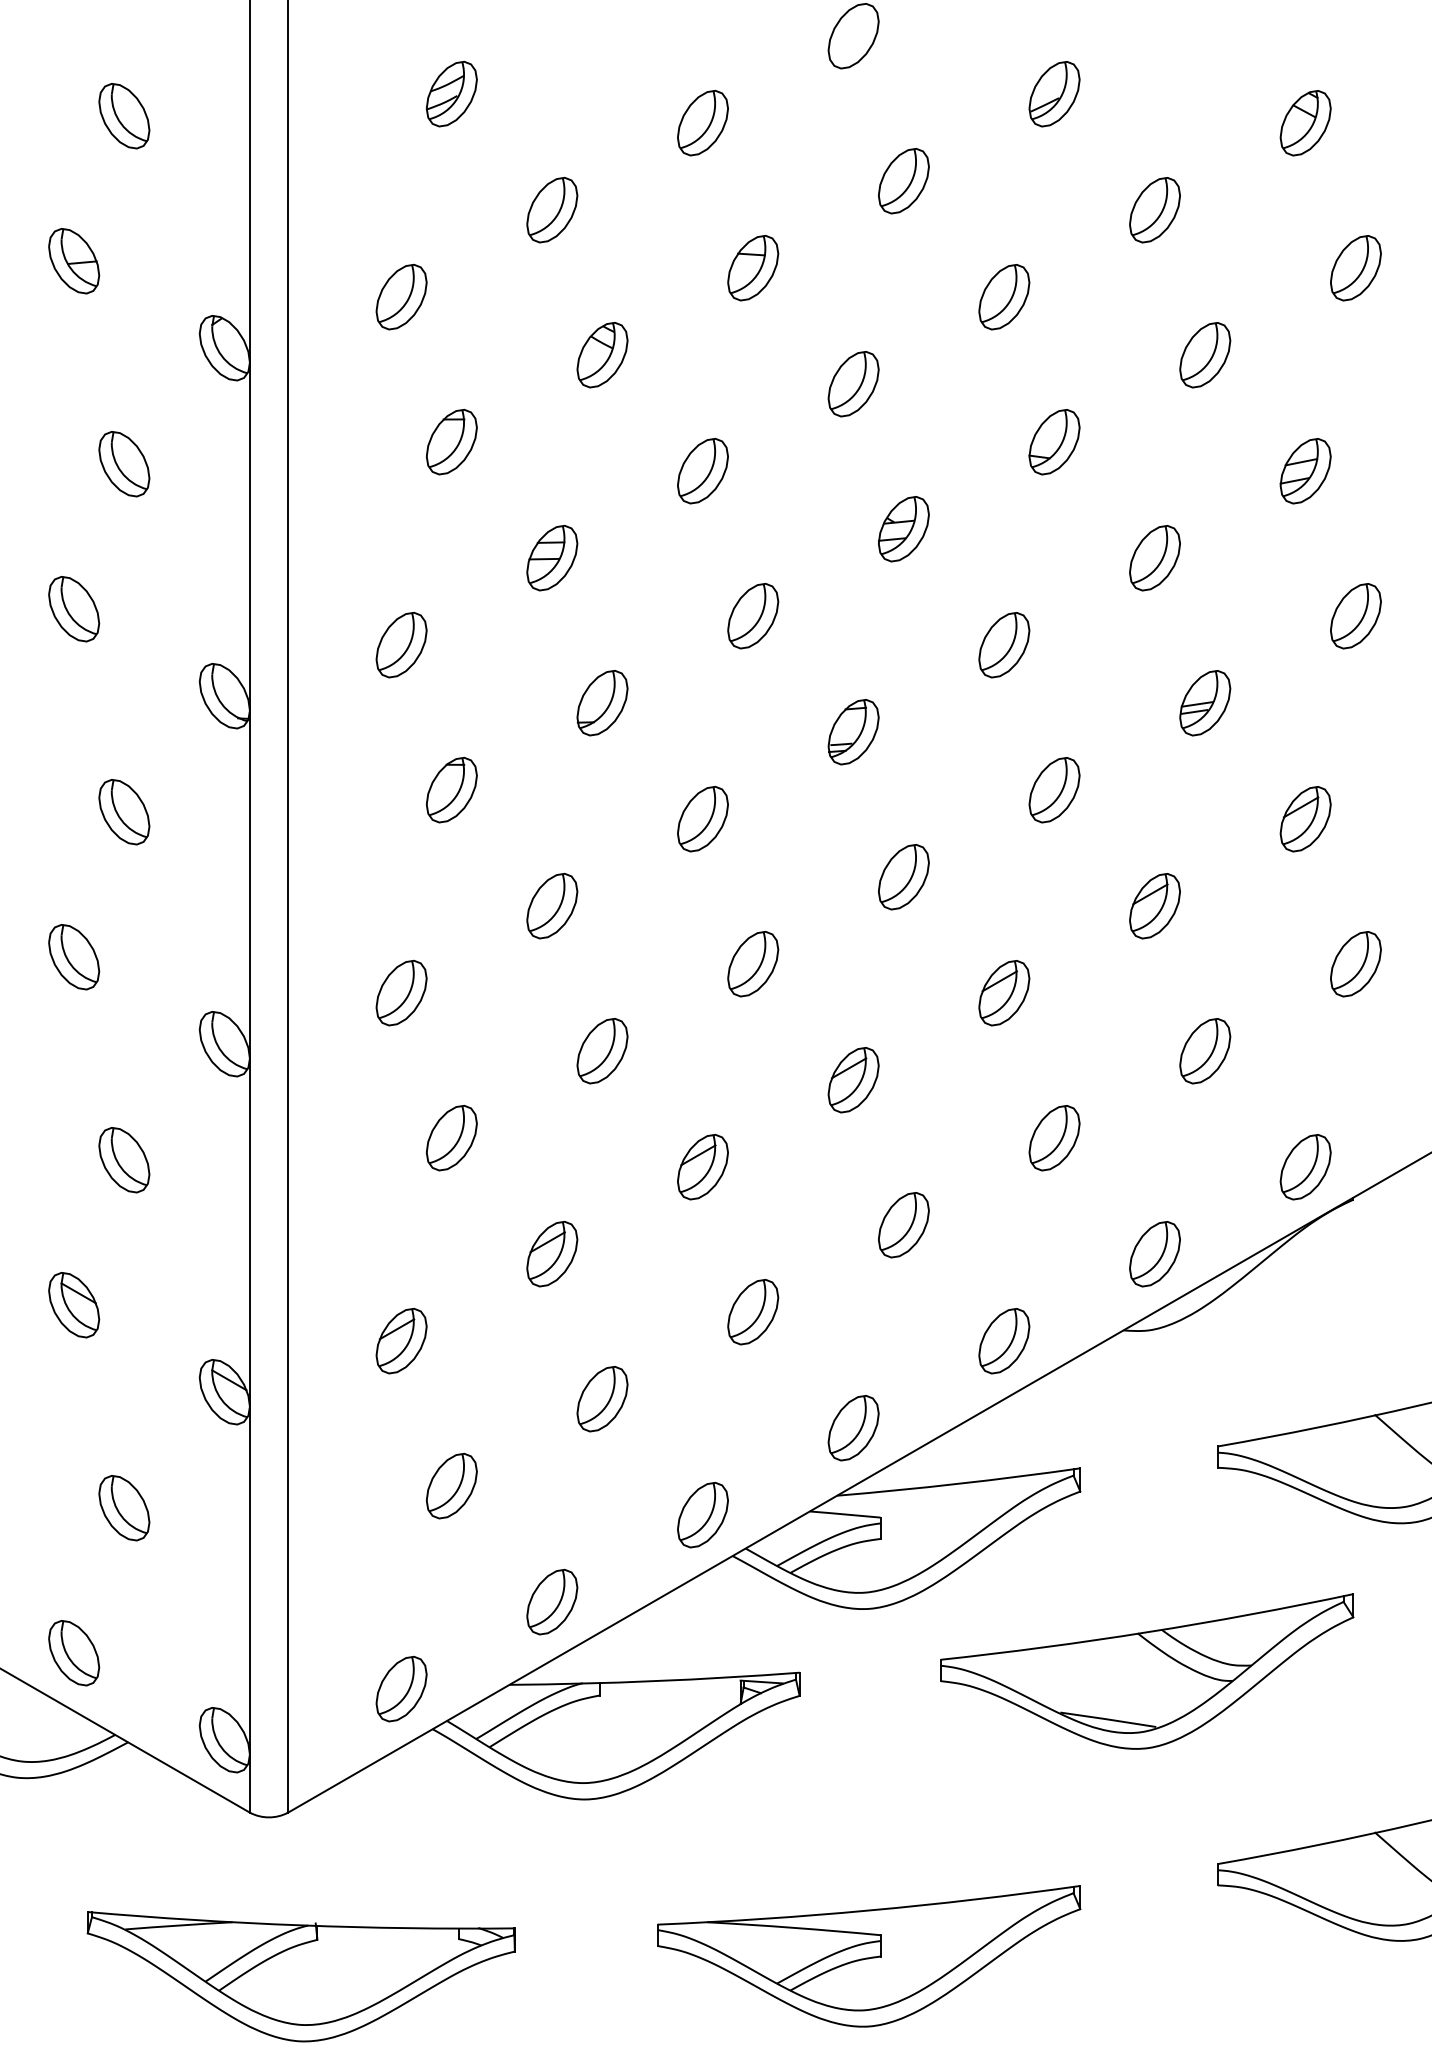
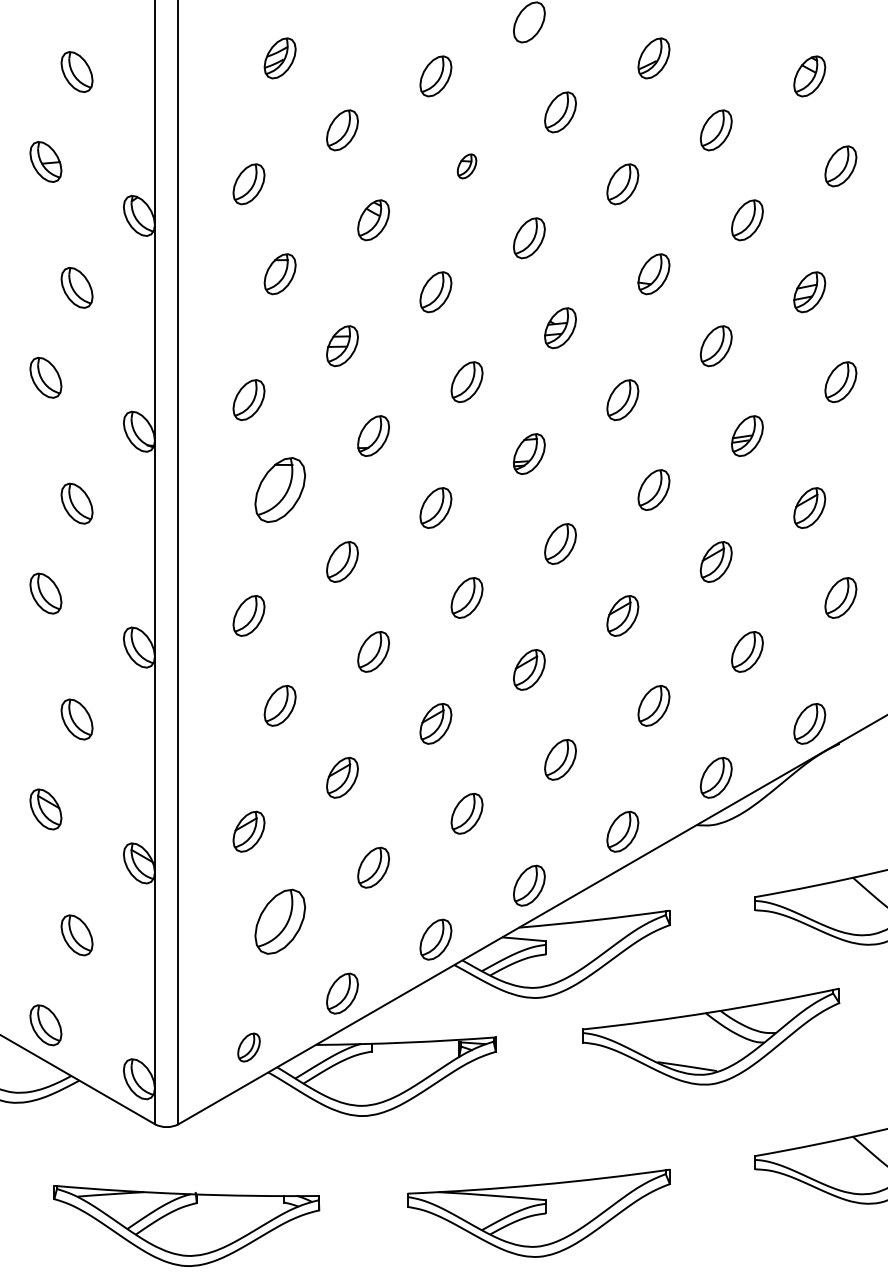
part: (752, 268) -> (466, 166), size x0.6
part: (450, 789) -> (279, 489), size x1.6
part: (450, 1485) -> (279, 921), size x1.6
part: (400, 1688) -> (248, 1047), size x0.7

